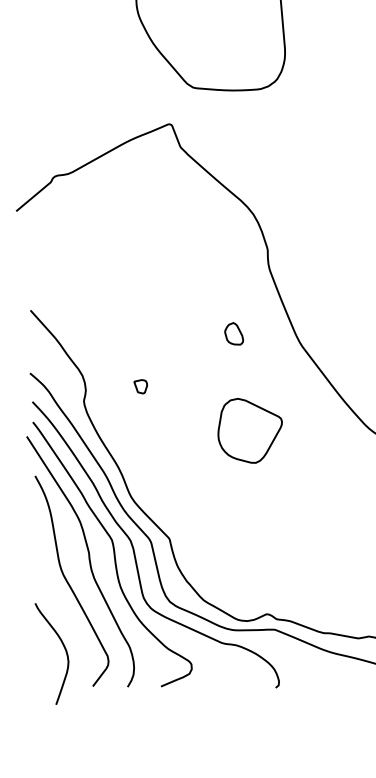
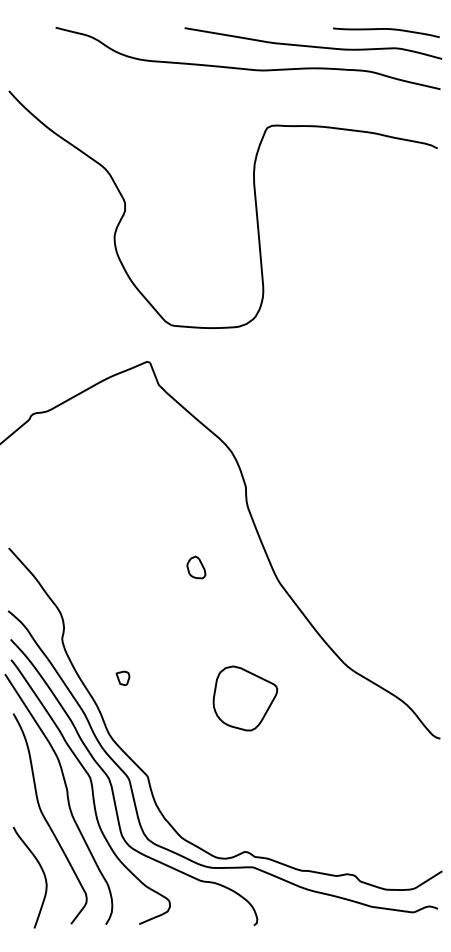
part: (234, 333) -> (196, 567), moved
part: (140, 385) -> (122, 677), moved
part: (250, 430) -> (245, 698), moved
curve: (63, 646) -> (41, 870), moved

